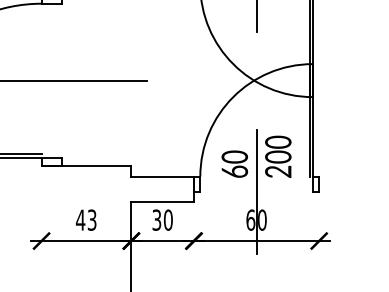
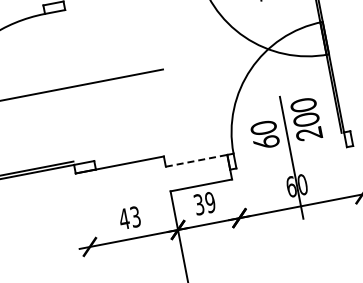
line: (163, 176) -> (197, 160), solid -> dashed
text: (167, 220) -> (209, 202), 30 -> 39

